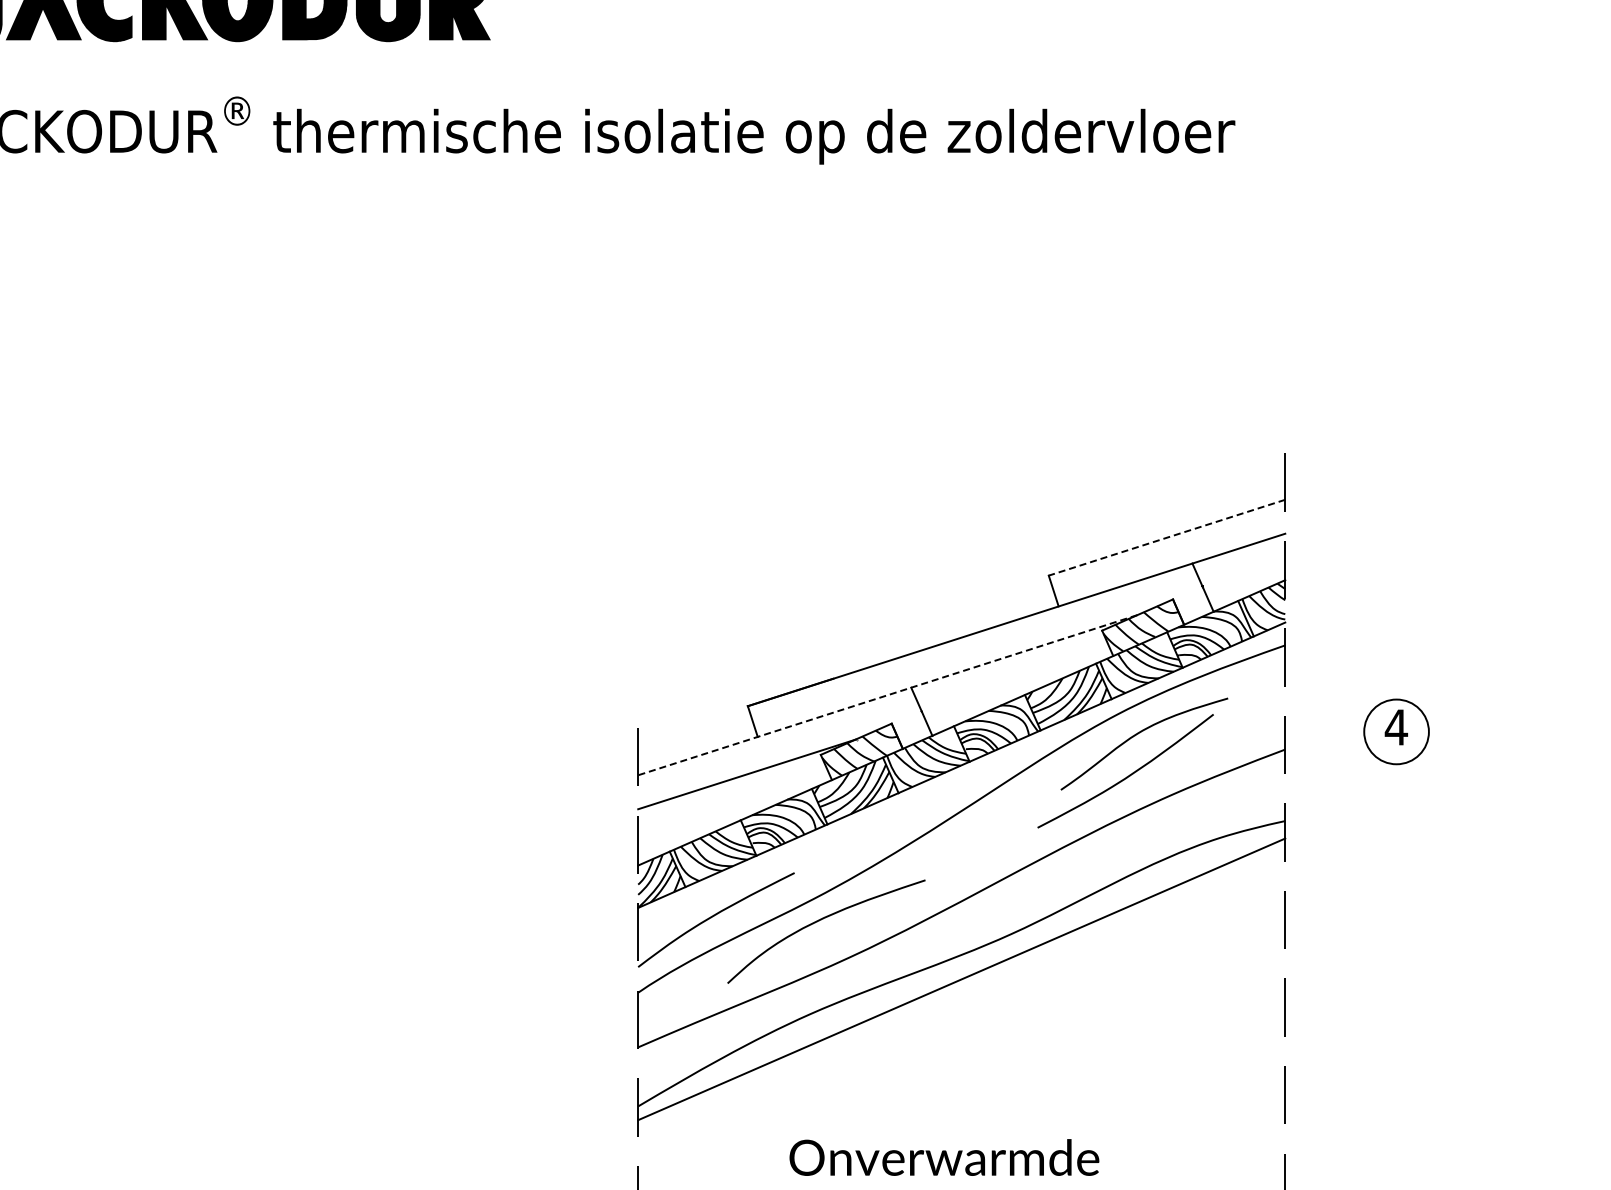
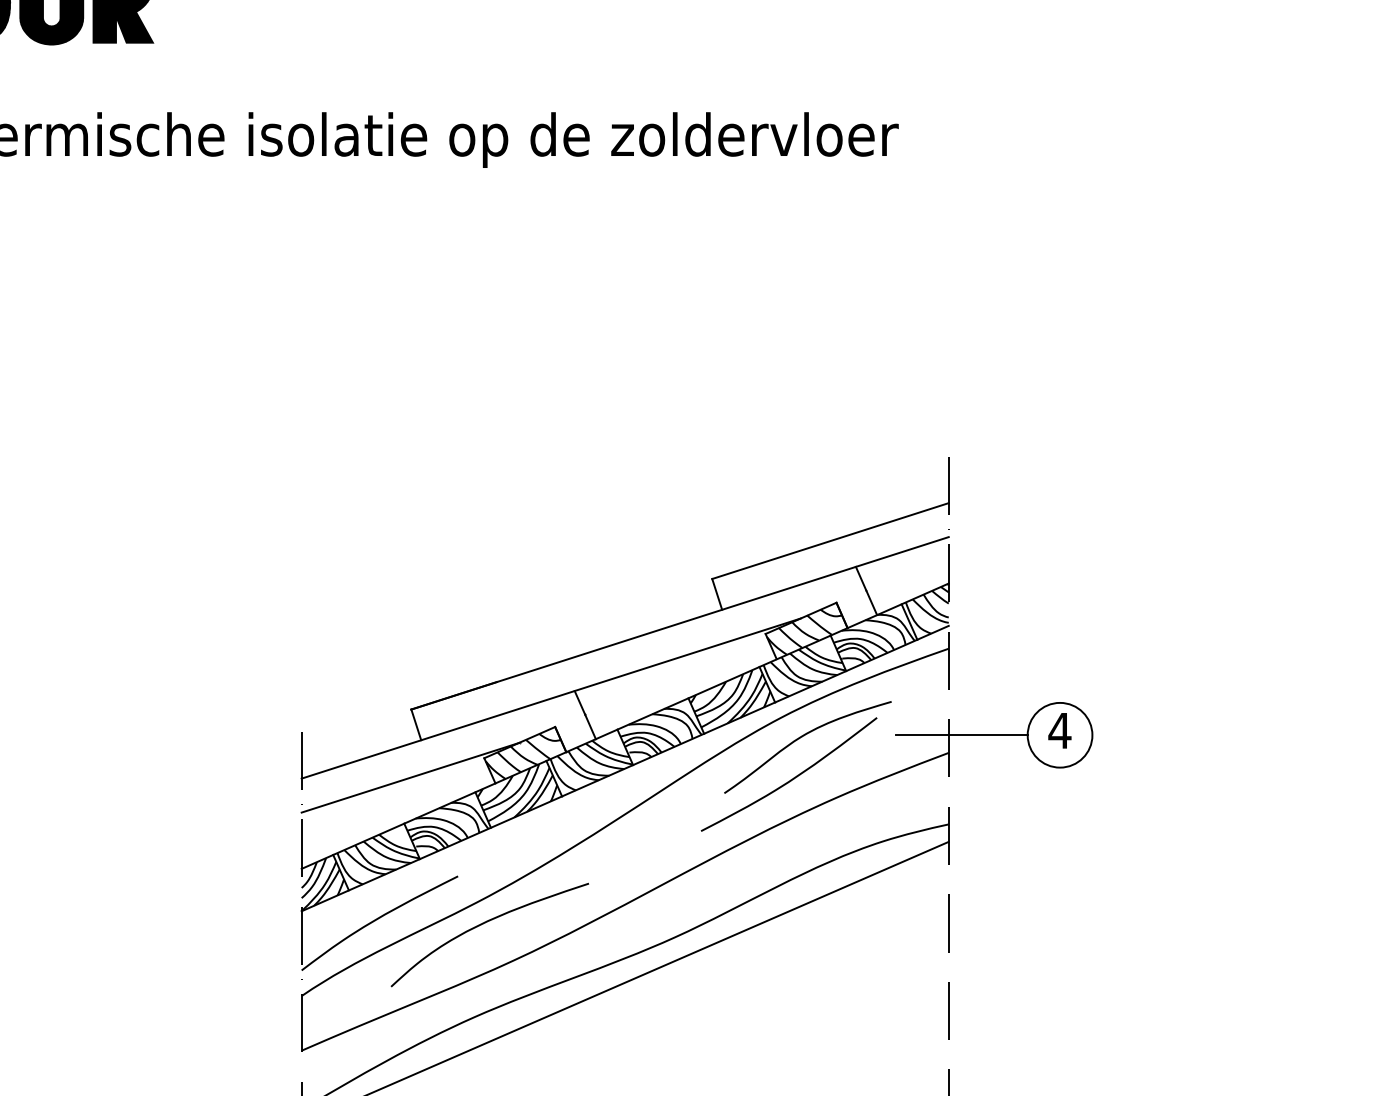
line: (1166, 537) -> (829, 540), dashed -> solid
line: (887, 695) -> (550, 698), dashed -> solid
line: (1298, 731) -> (961, 734), added

